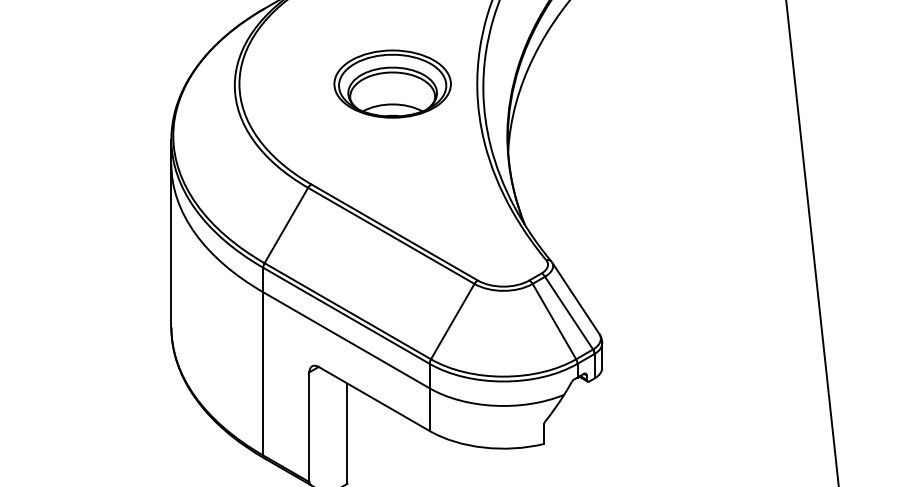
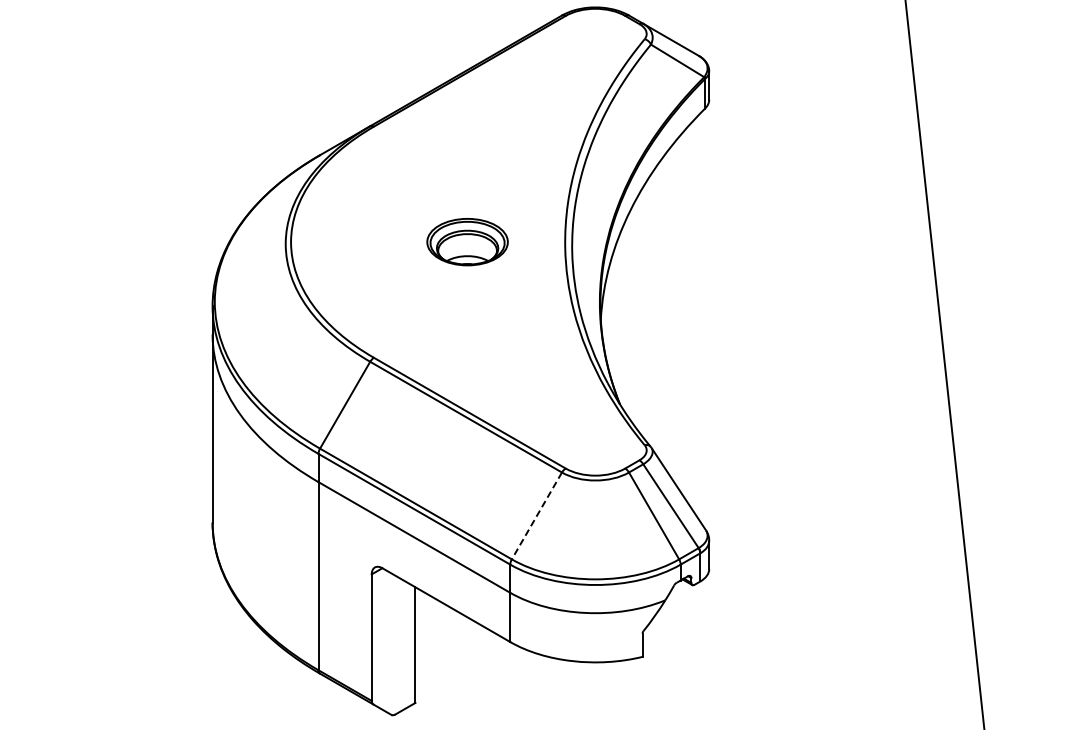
part: (392, 83) -> (467, 241), size x0.6
line: (452, 322) -> (536, 516), solid -> dashed

